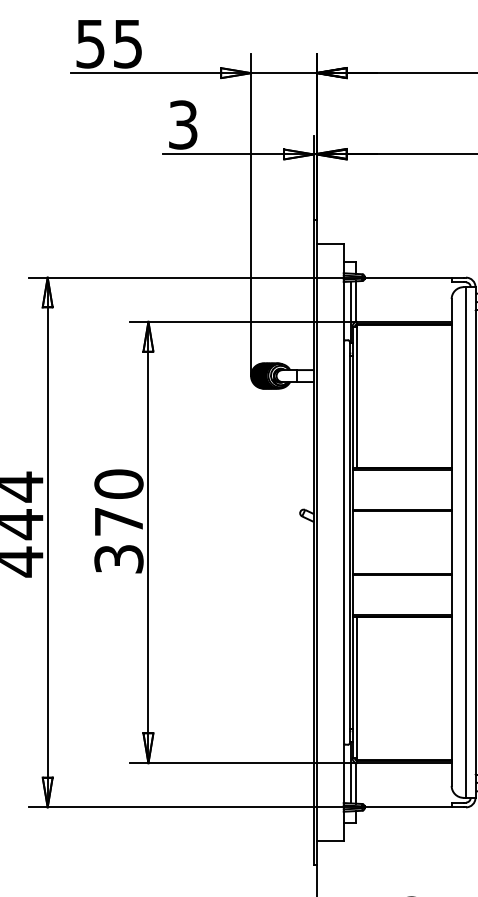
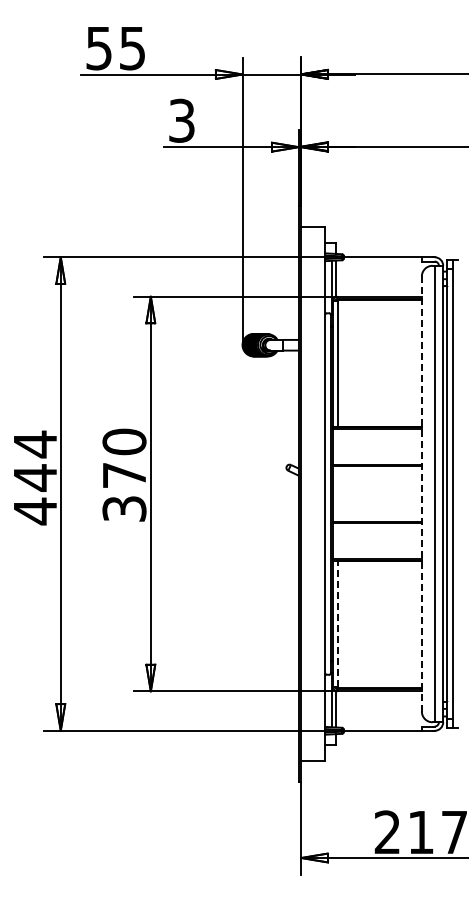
line: (451, 543) -> (421, 494), solid -> dashed
line: (357, 687) -> (337, 623), solid -> dashed

